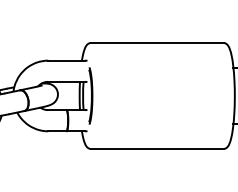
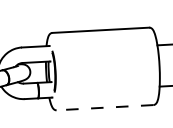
line: (156, 148) -> (104, 107), solid -> dashed

